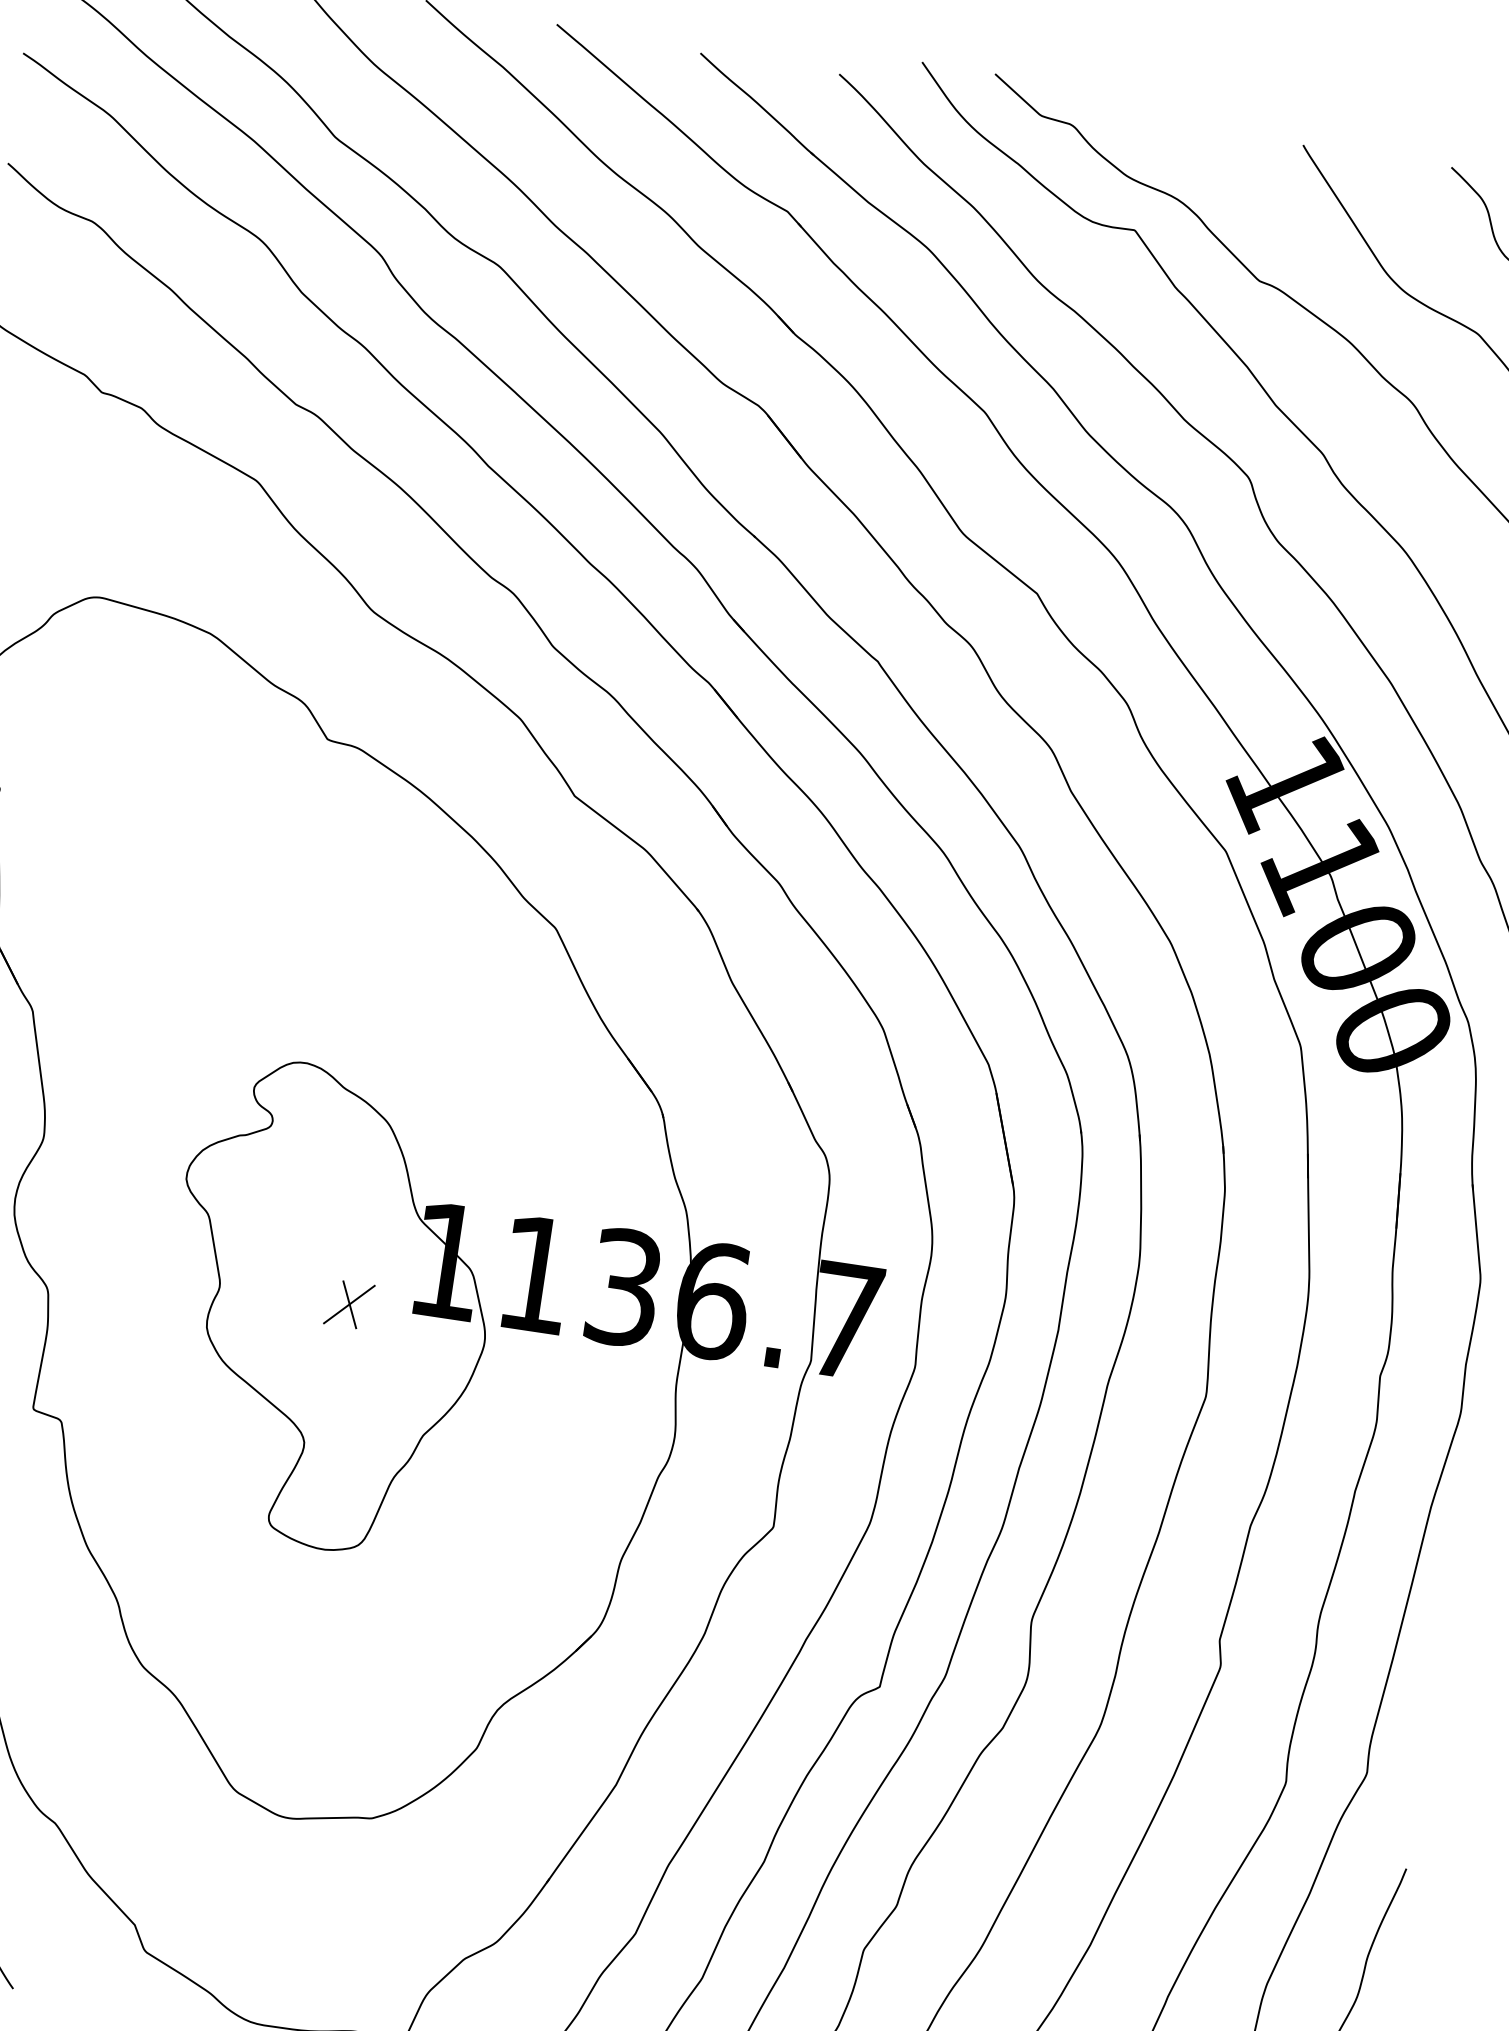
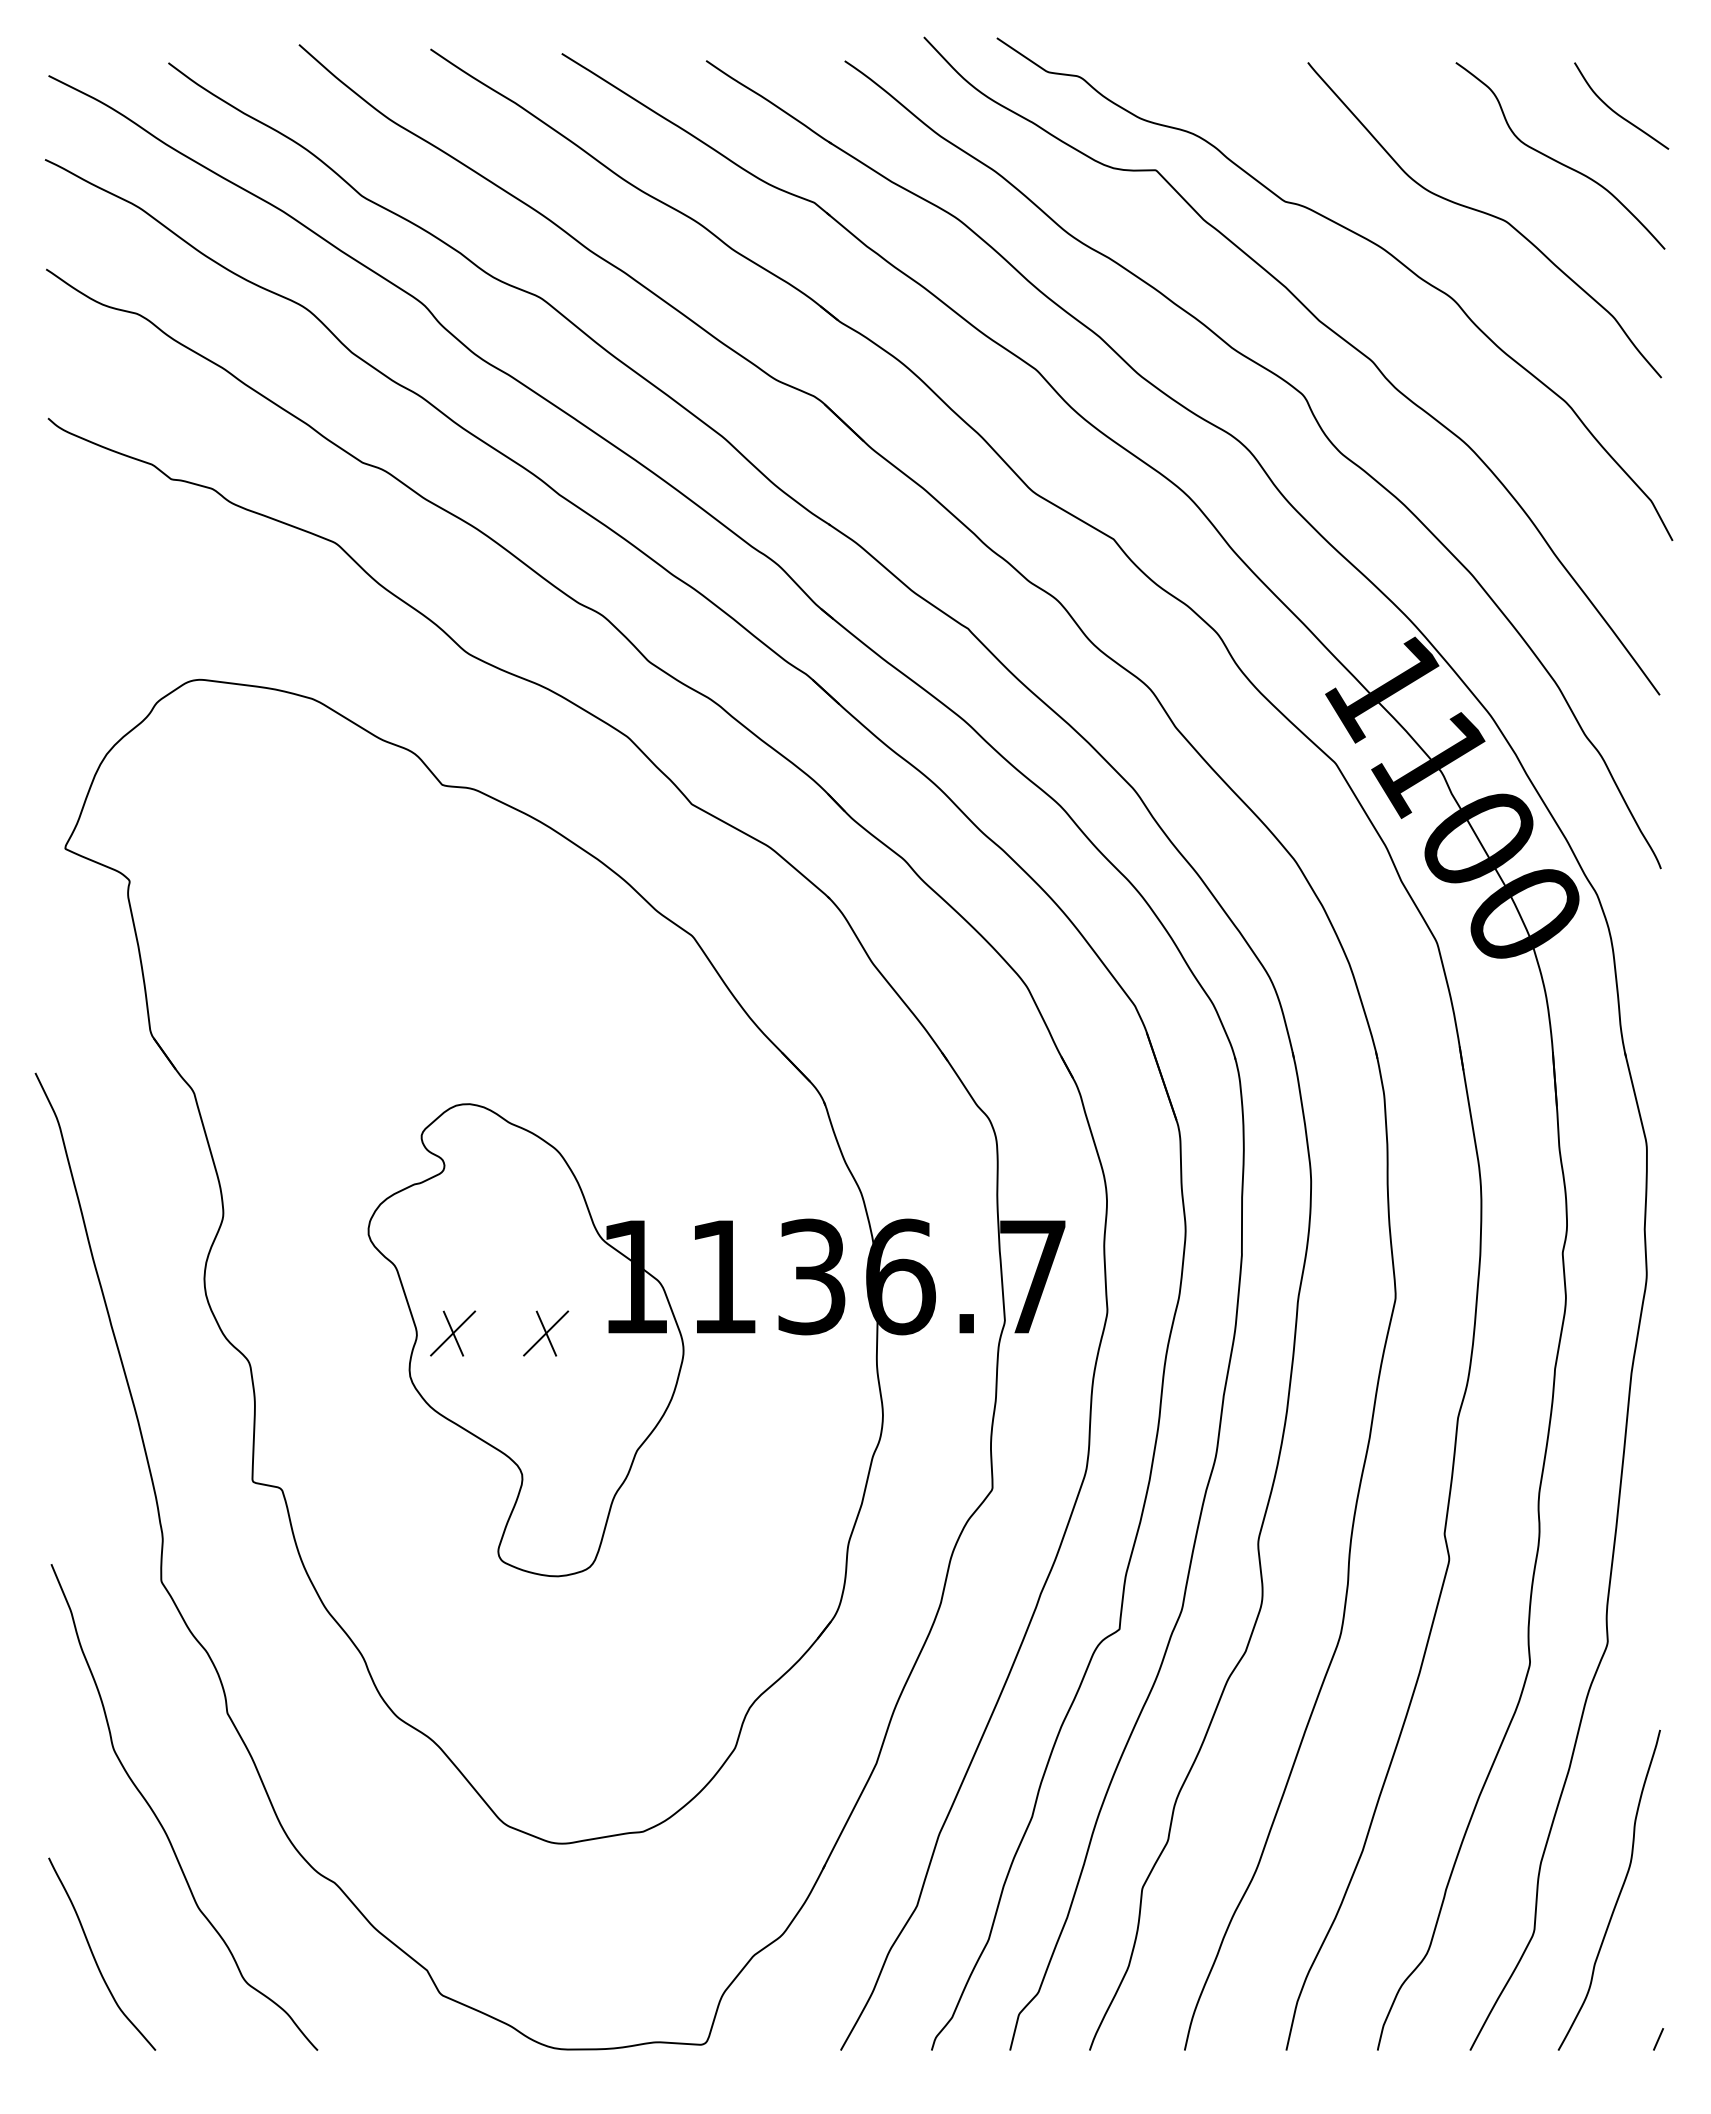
part: (256, 1290) -> (453, 1333), added

